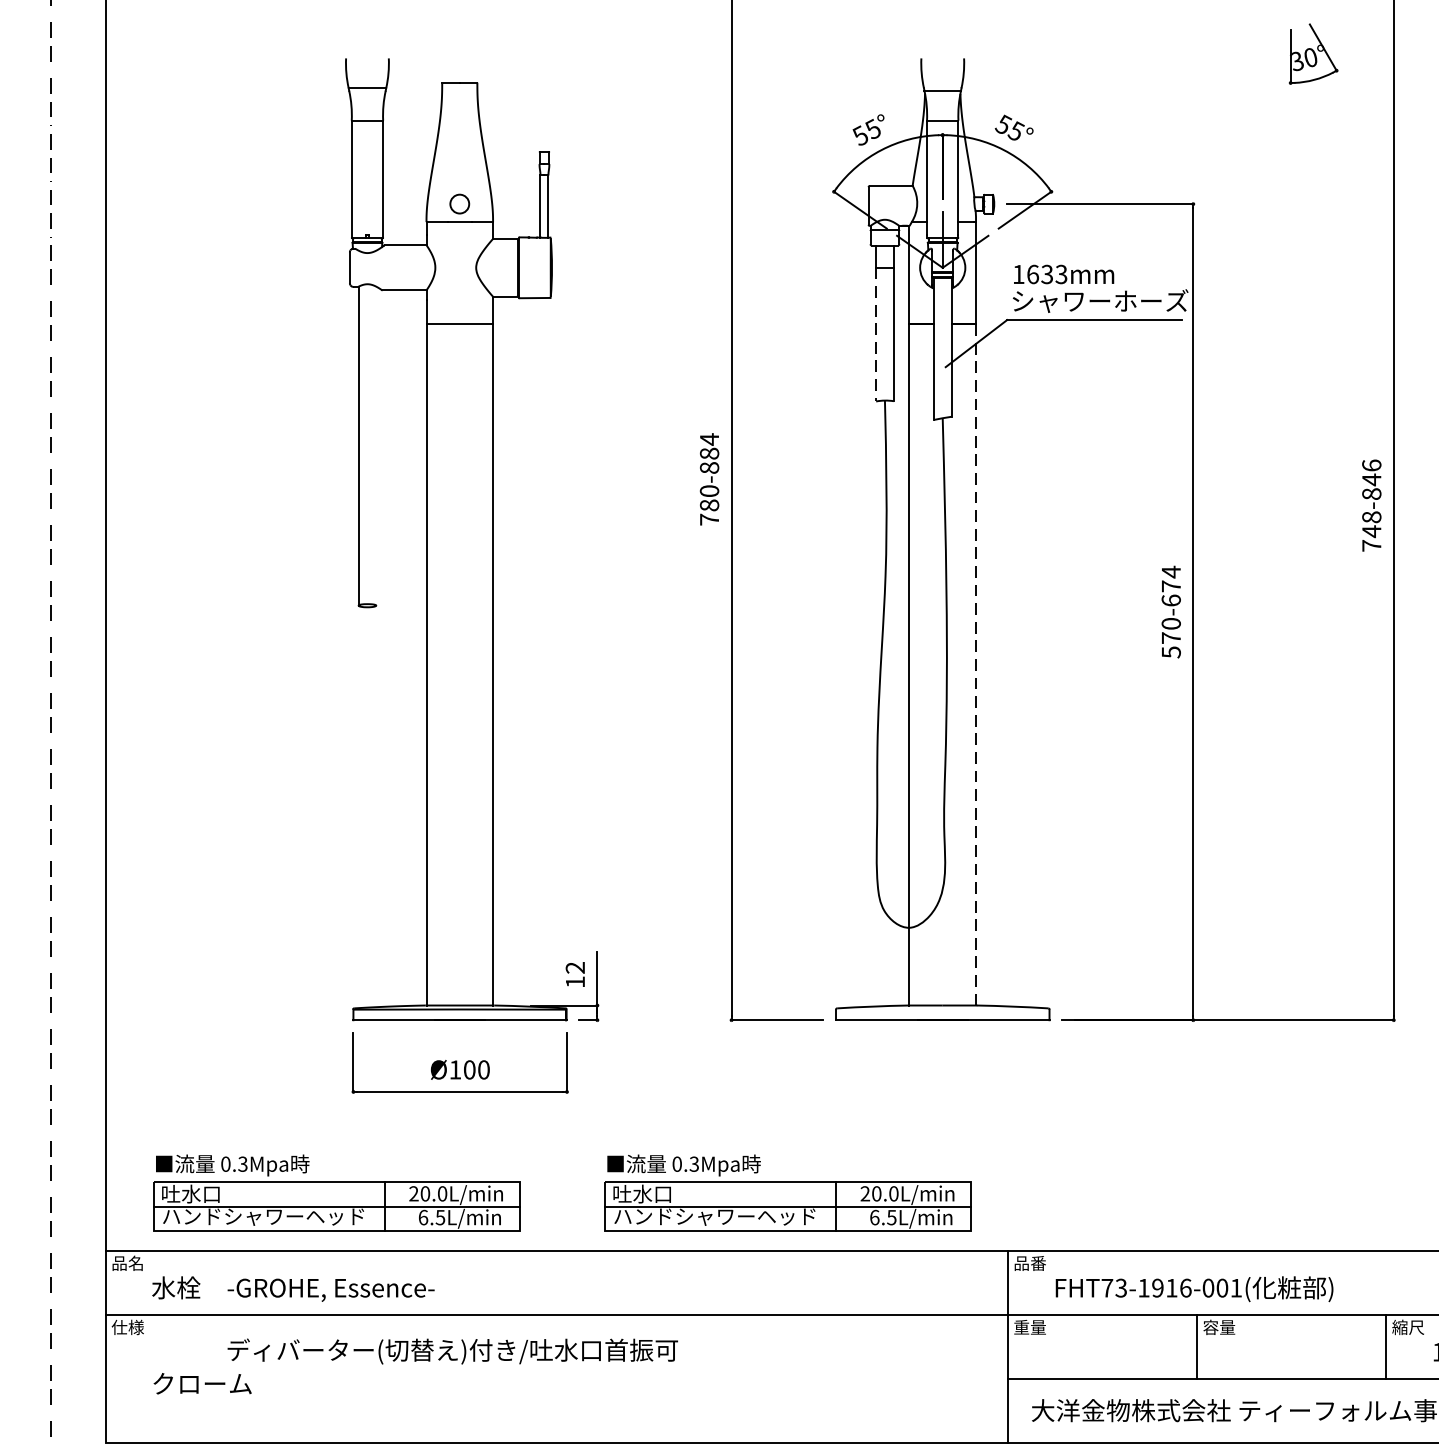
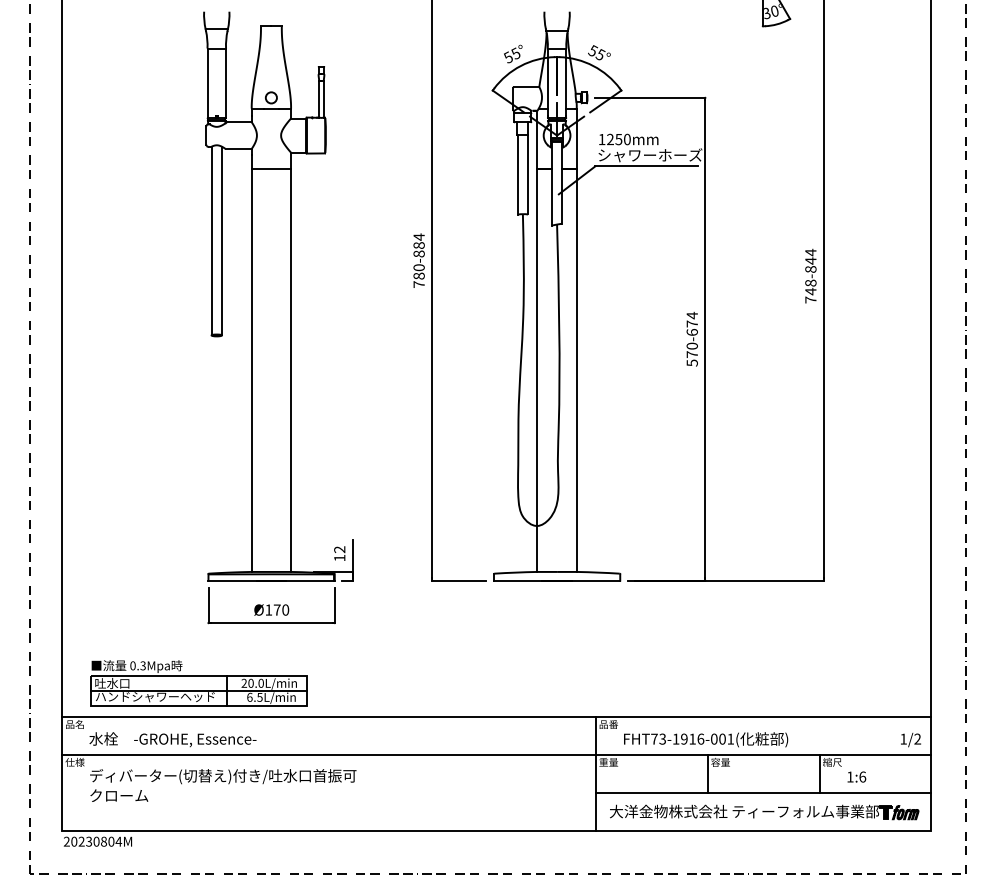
text: (1046, 274) -> (618, 139), 1633mm -> 1250mm
line: (875, 335) -> (517, 175), dashed -> solid
line: (375, 445) -> (221, 240), added
text: (1371, 465) -> (810, 252), 748-846 -> 748-844
line: (975, 663) -> (576, 369), dashed -> solid
text: (468, 1068) -> (276, 609), Ø100 -> Ø170
part: (787, 1194) -> (465, 683), removed
text: (453, 1351) -> (223, 776), moved

